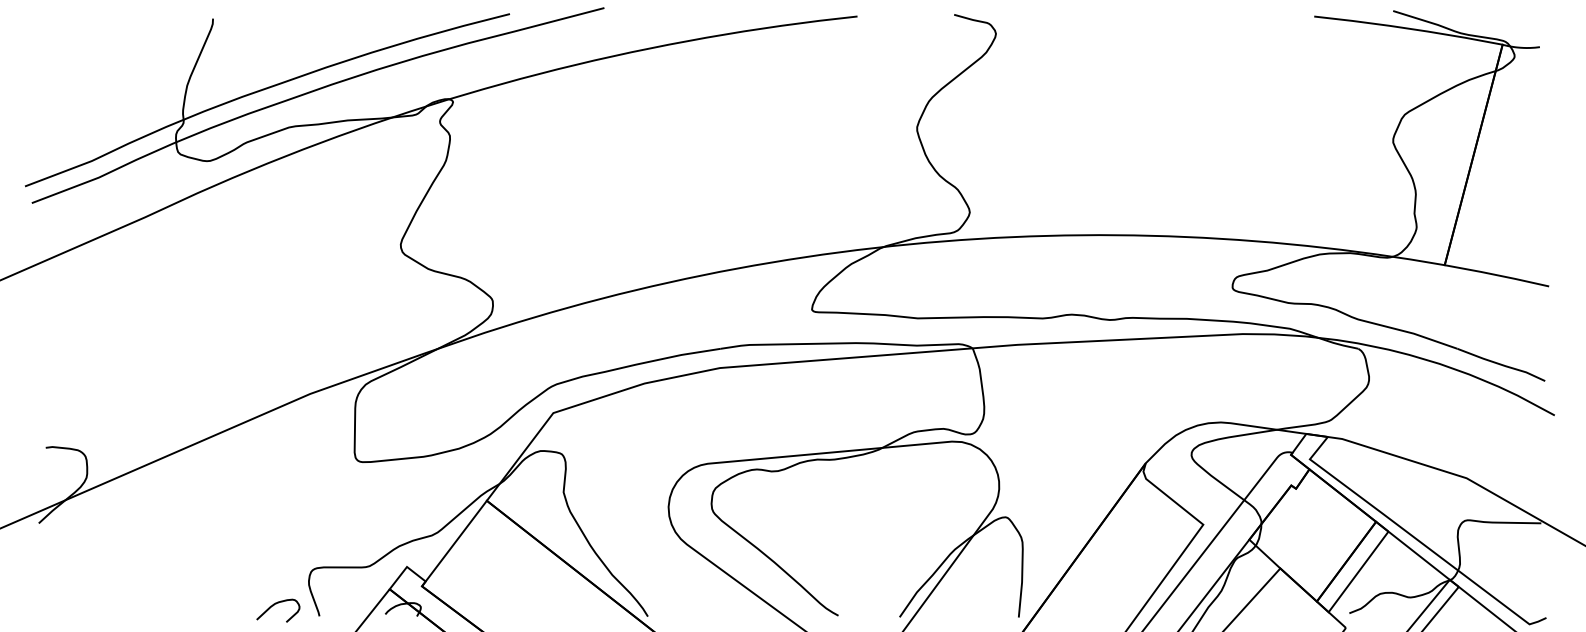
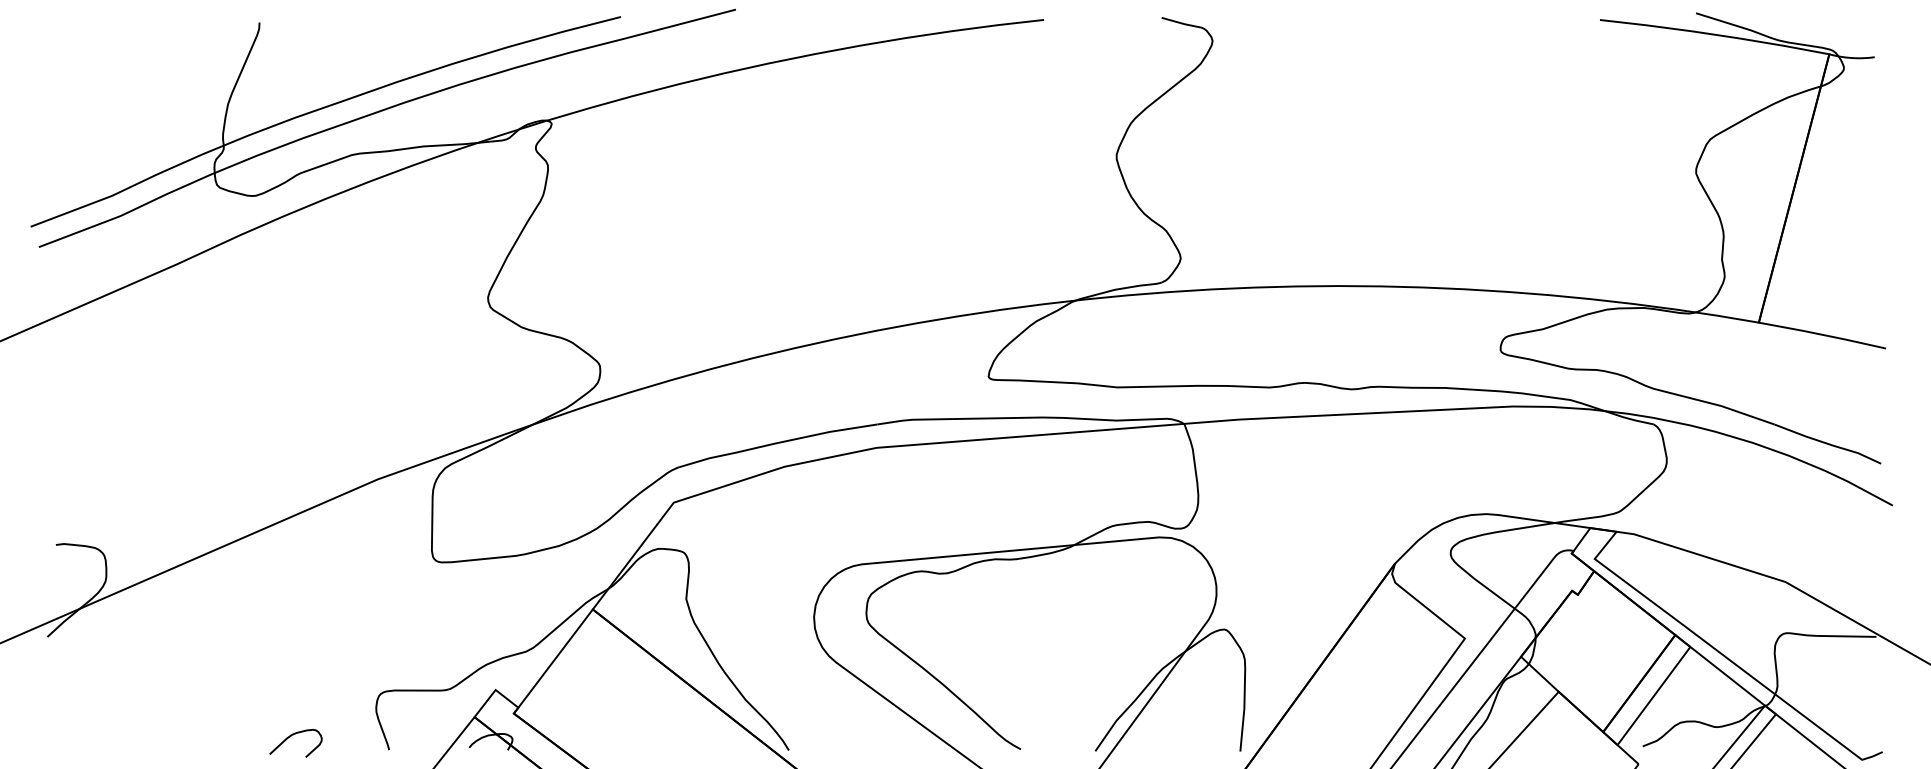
curve: (273, 605) -> (290, 737), moved

